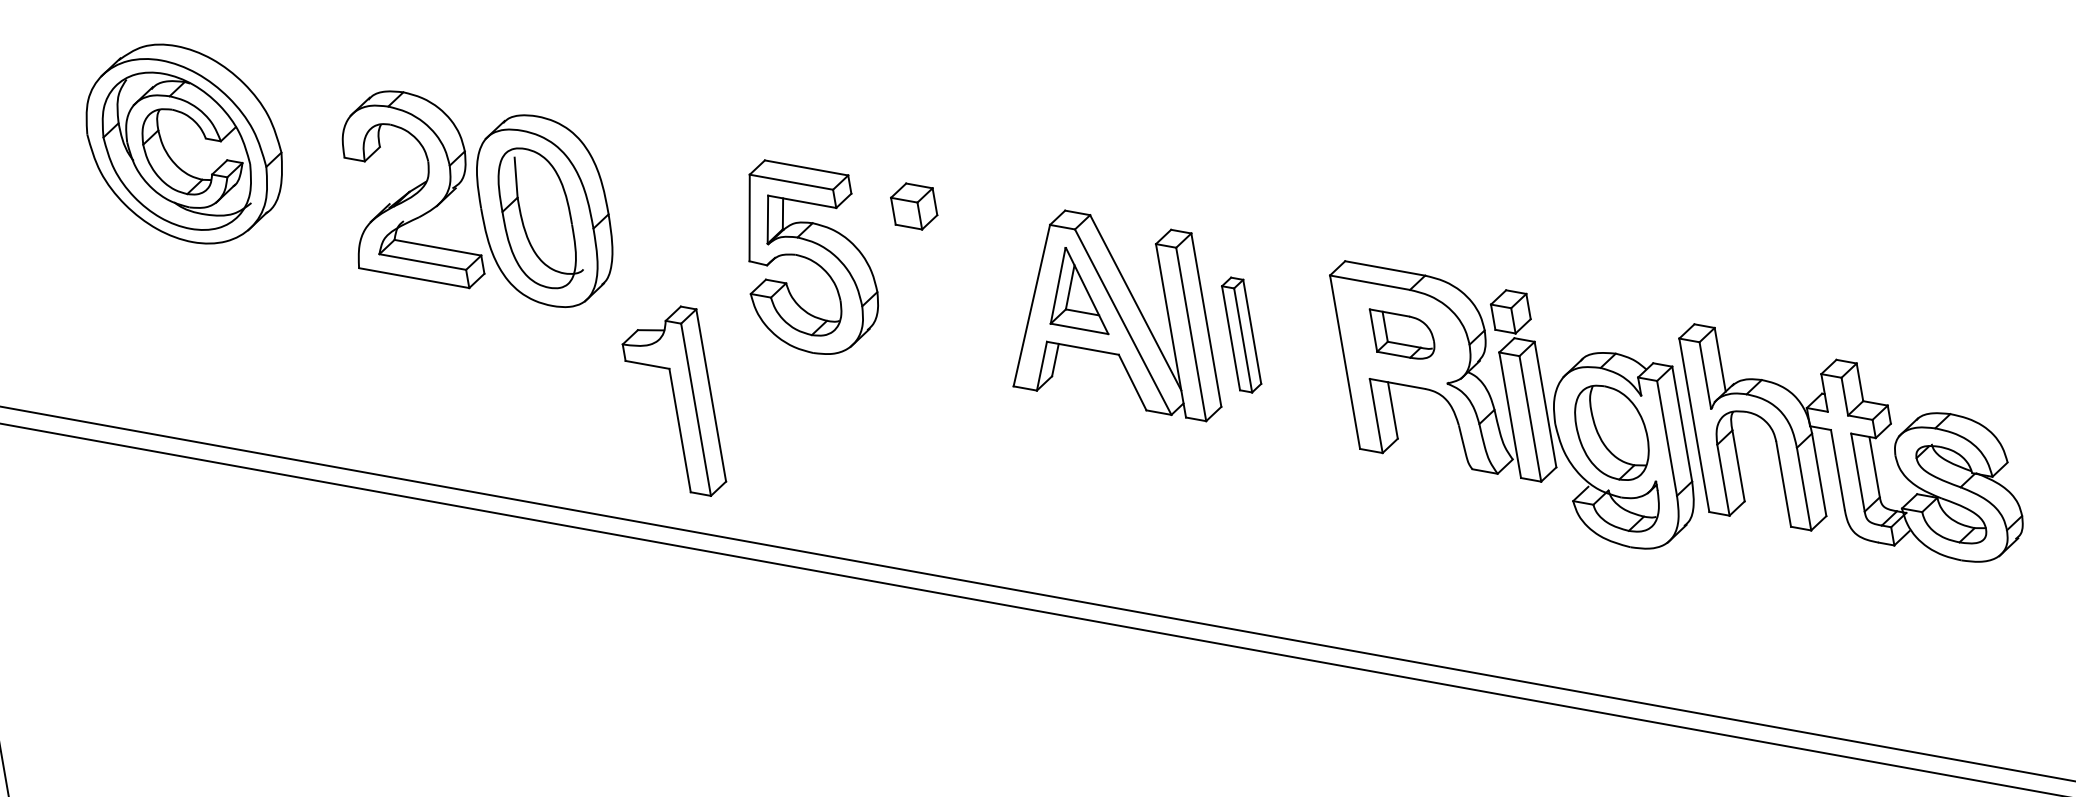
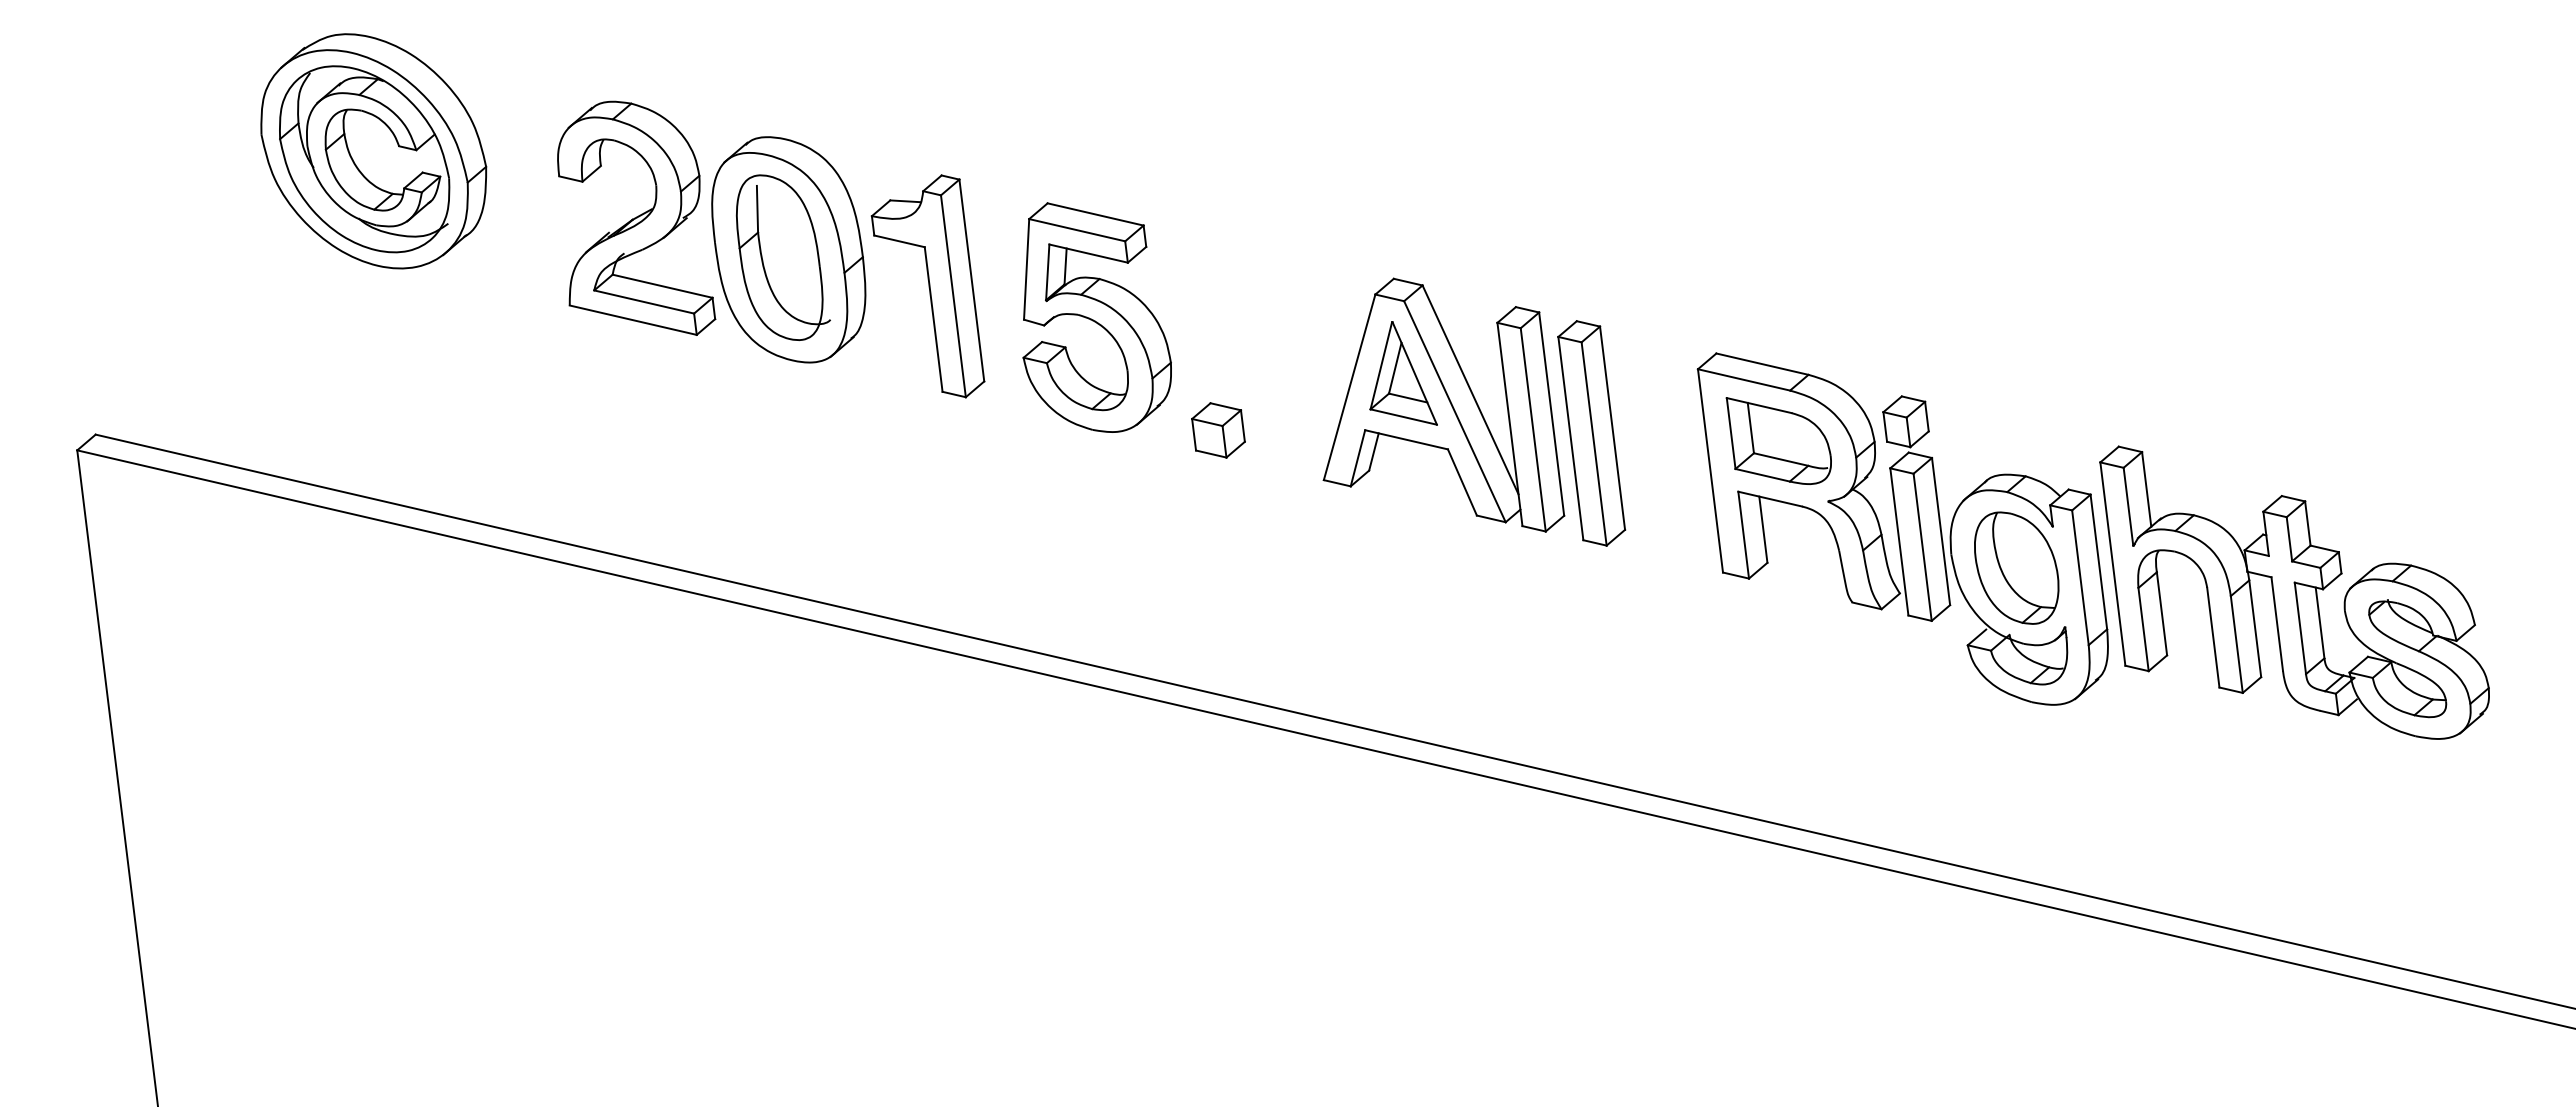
part: (914, 206) -> (1218, 430), moved
part: (1402, 333) -> (1778, 440), size x1.43
part: (1241, 335) -> (1591, 433), size x1.67
part: (673, 402) -> (927, 286), moved

